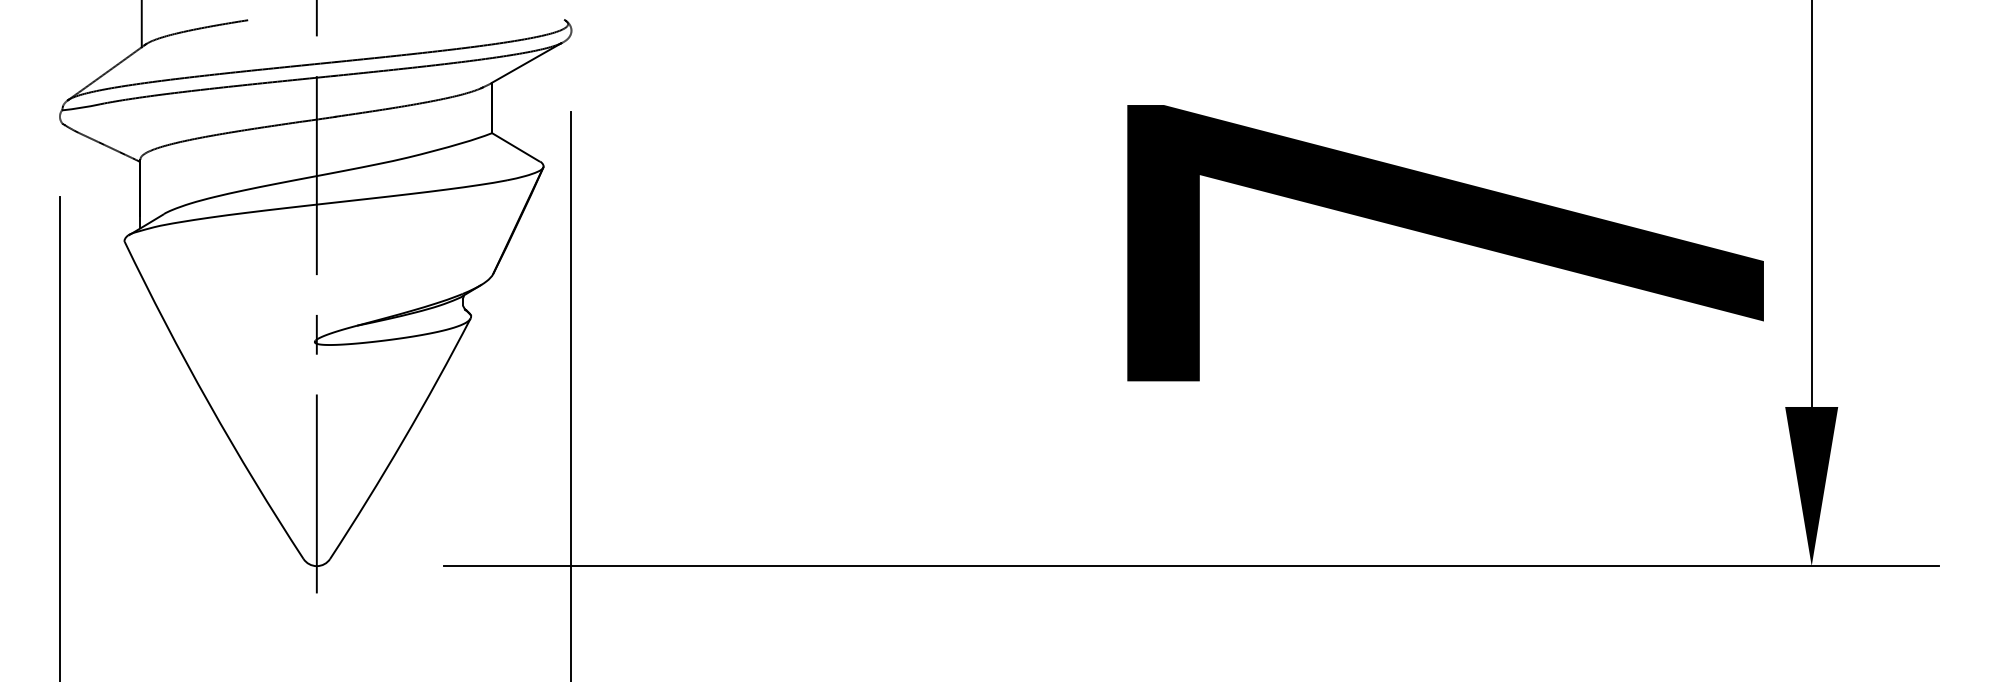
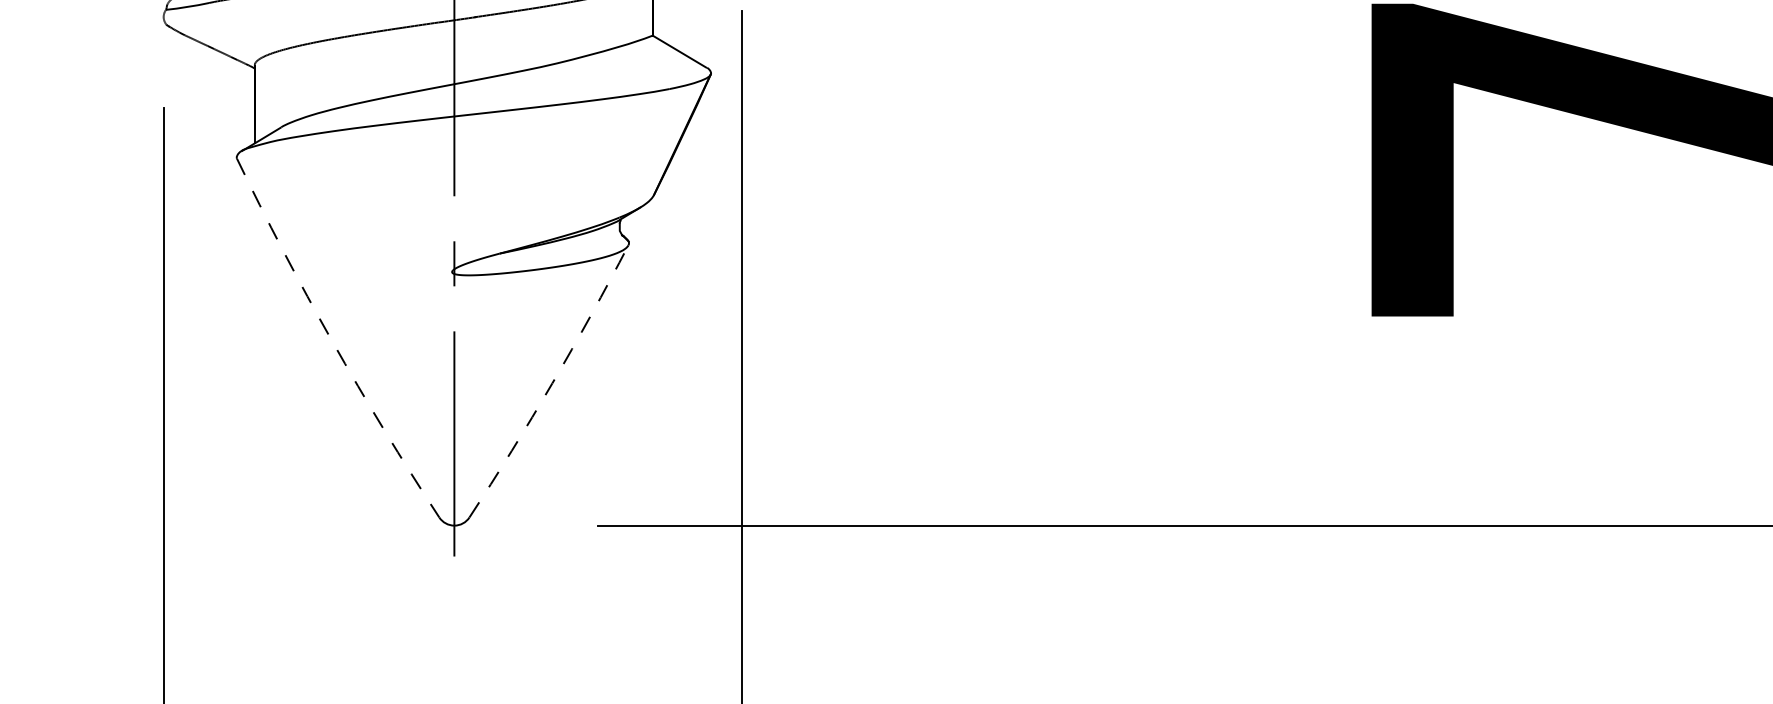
arc: (208, 403) -> (331, 341), solid -> dashed
arc: (403, 440) -> (552, 383), solid -> dashed

